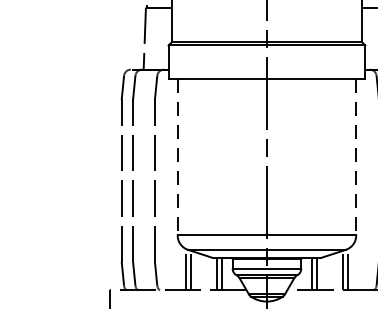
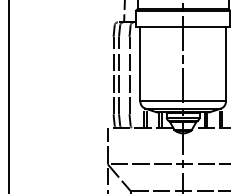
line: (177, 157) -> (140, 64), dashed -> solid
line: (355, 157) -> (225, 64), dashed -> solid

